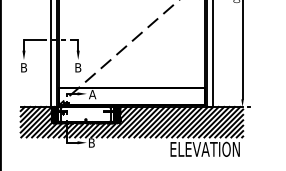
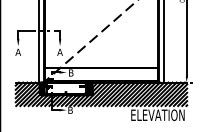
text: (23, 67) -> (17, 52), B -> A
text: (77, 67) -> (59, 52), B -> A
text: (92, 94) -> (71, 72), A -> B

